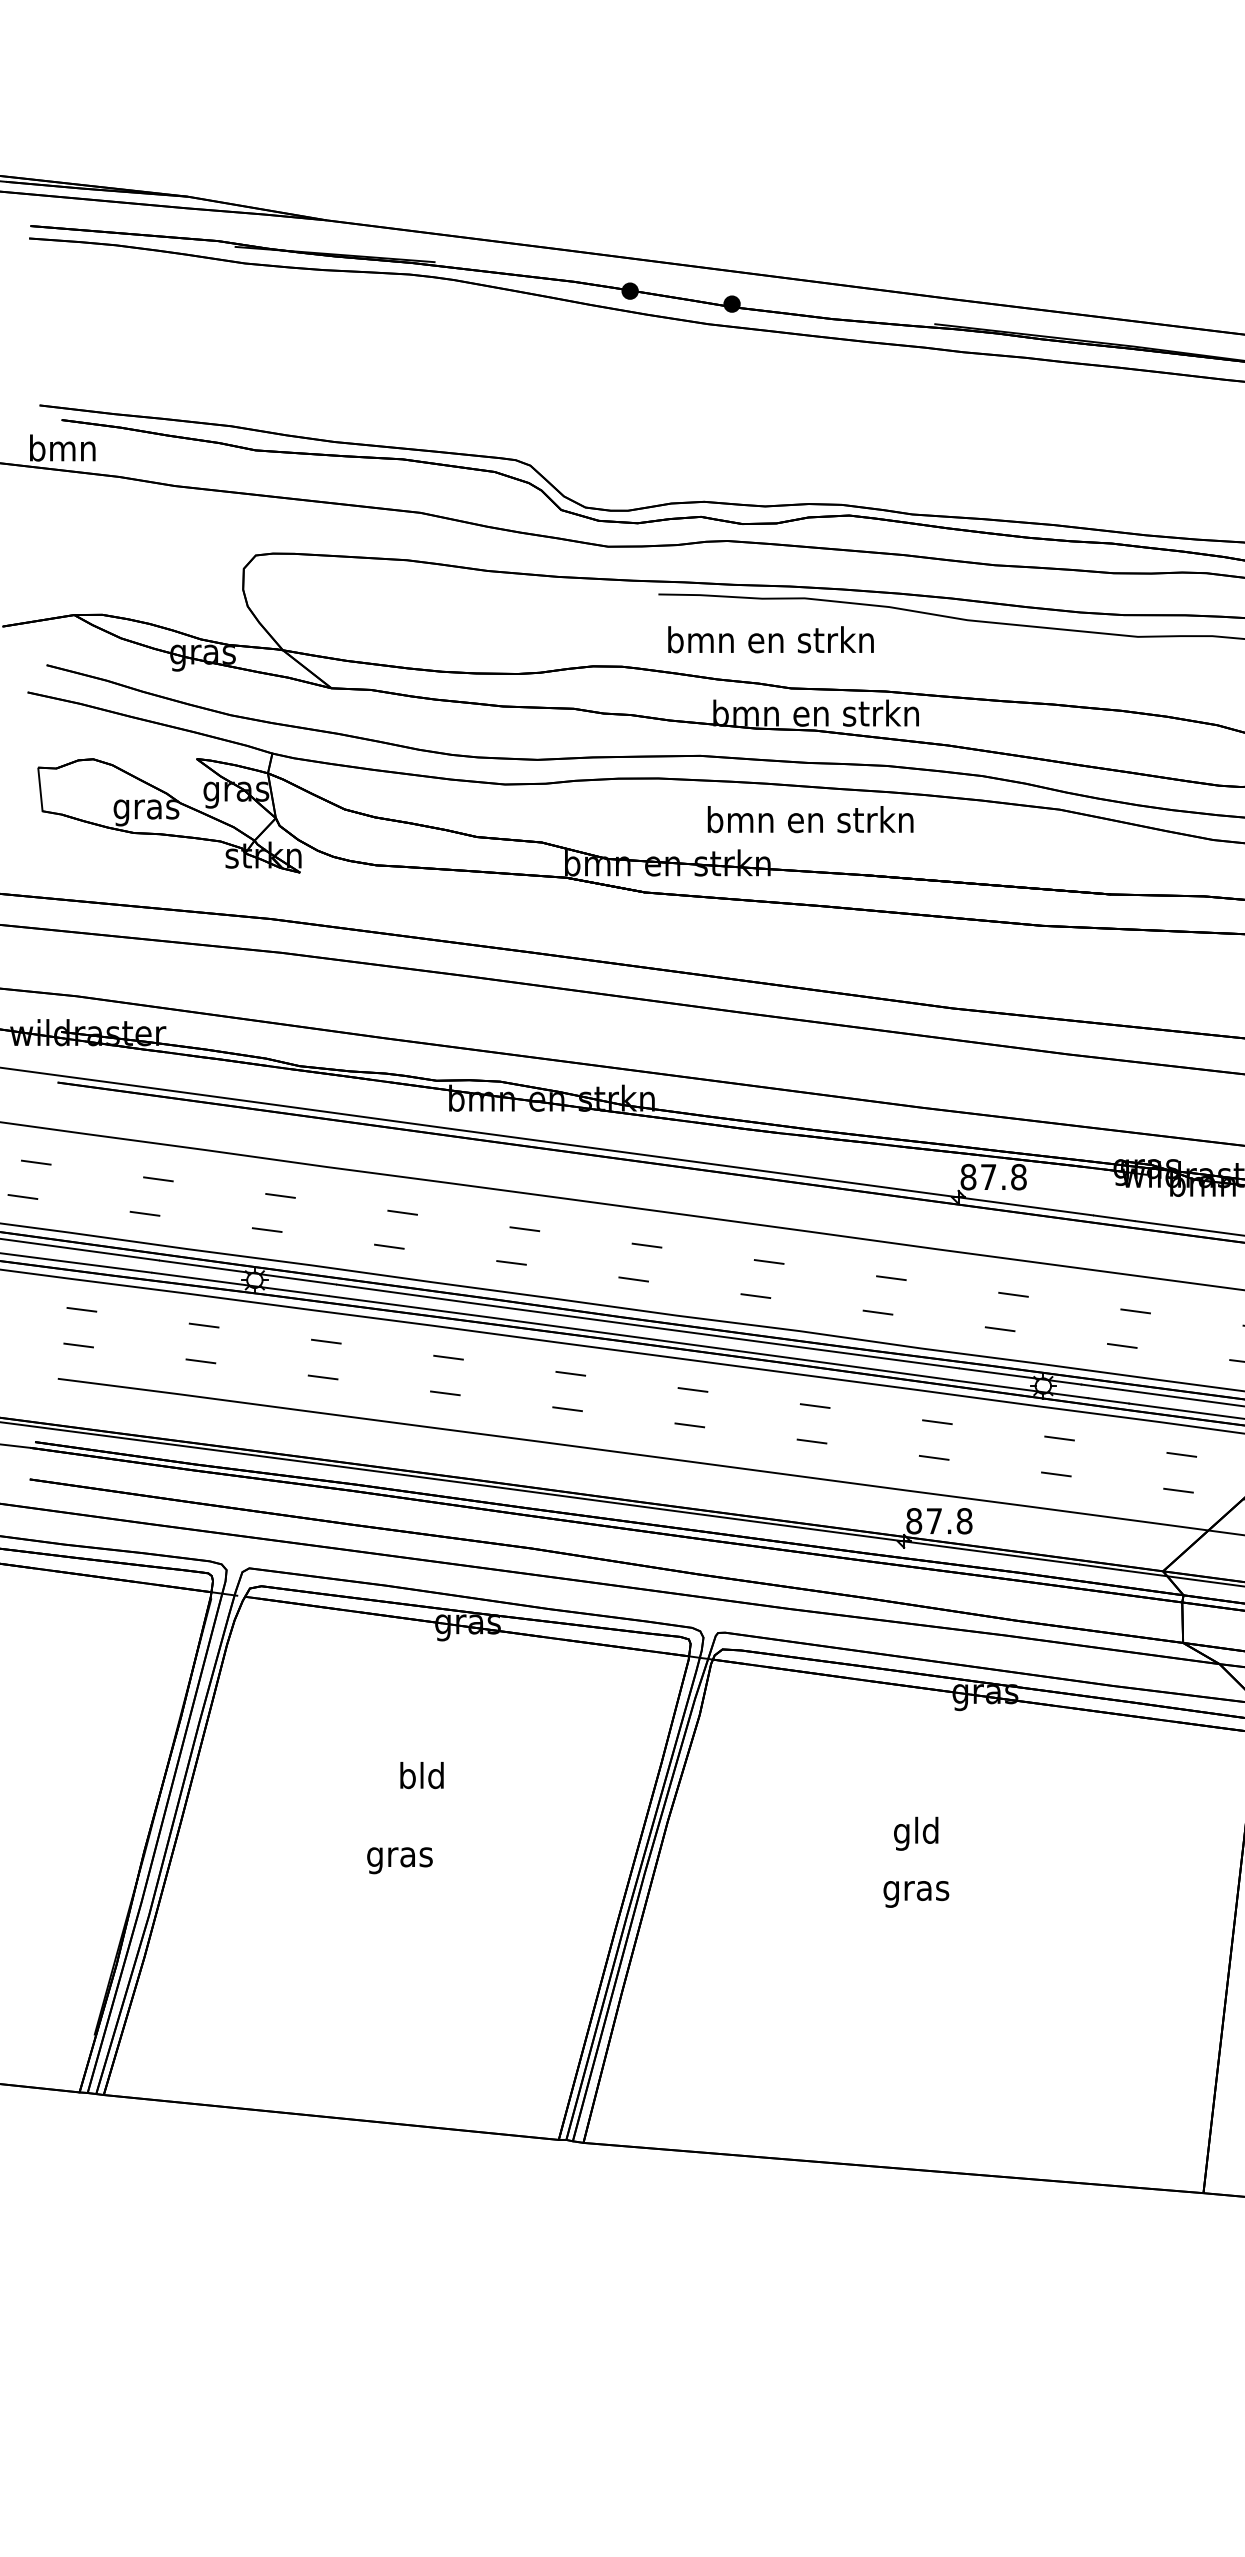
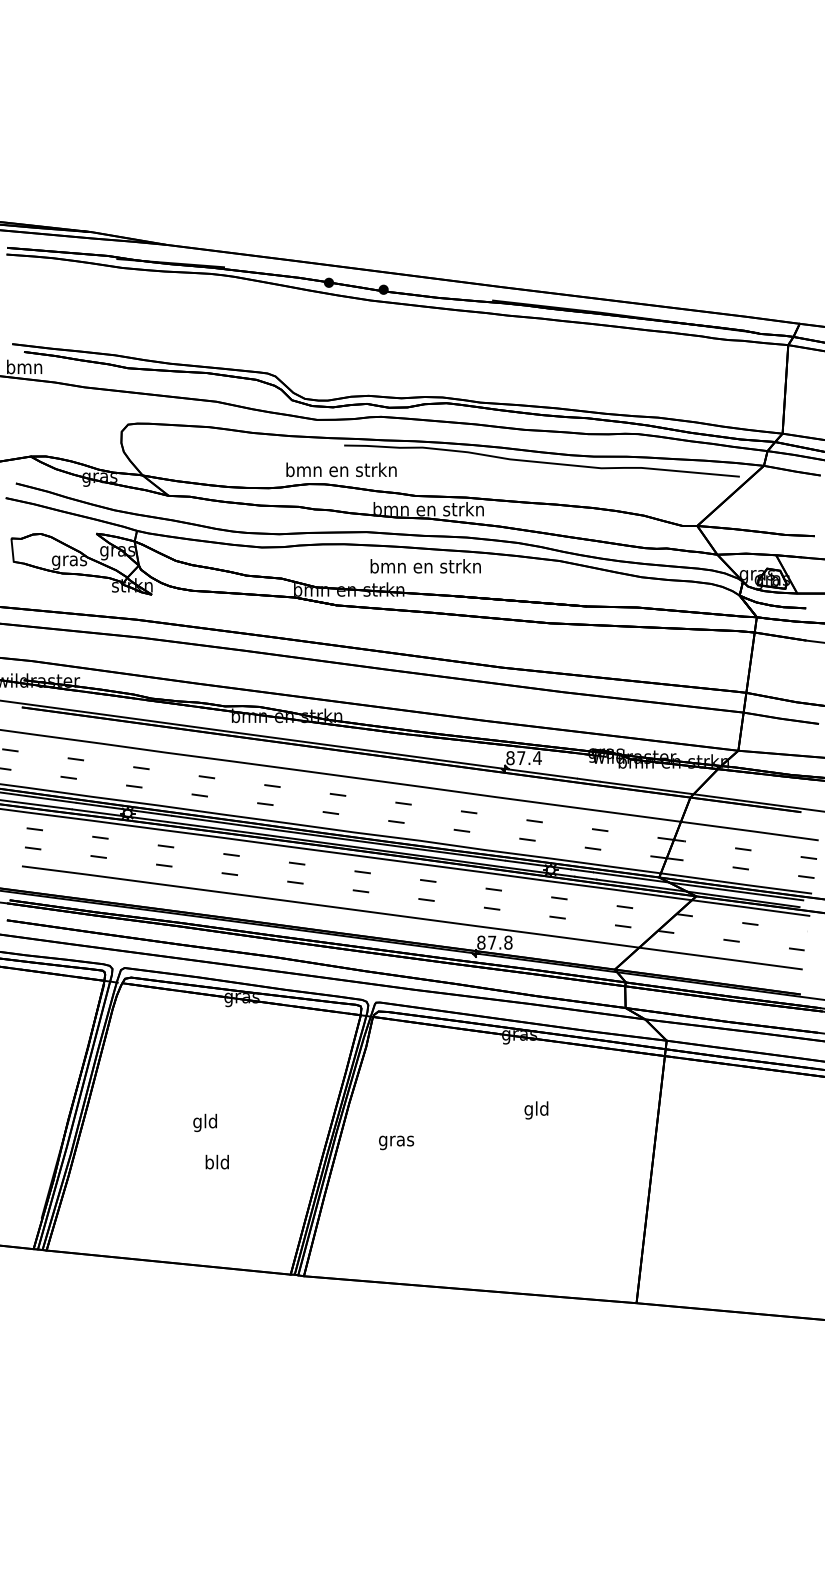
text: (770, 639) -> (341, 469), moved
text: (1018, 1177) -> (537, 758), 87.8 -> 87.4
text: (420, 1774) -> (216, 1161), moved
text: (916, 1833) -> (536, 1110), moved
text: (399, 1856) -> (205, 1122), gras -> gld
text: (916, 1893) -> (396, 1142), moved

